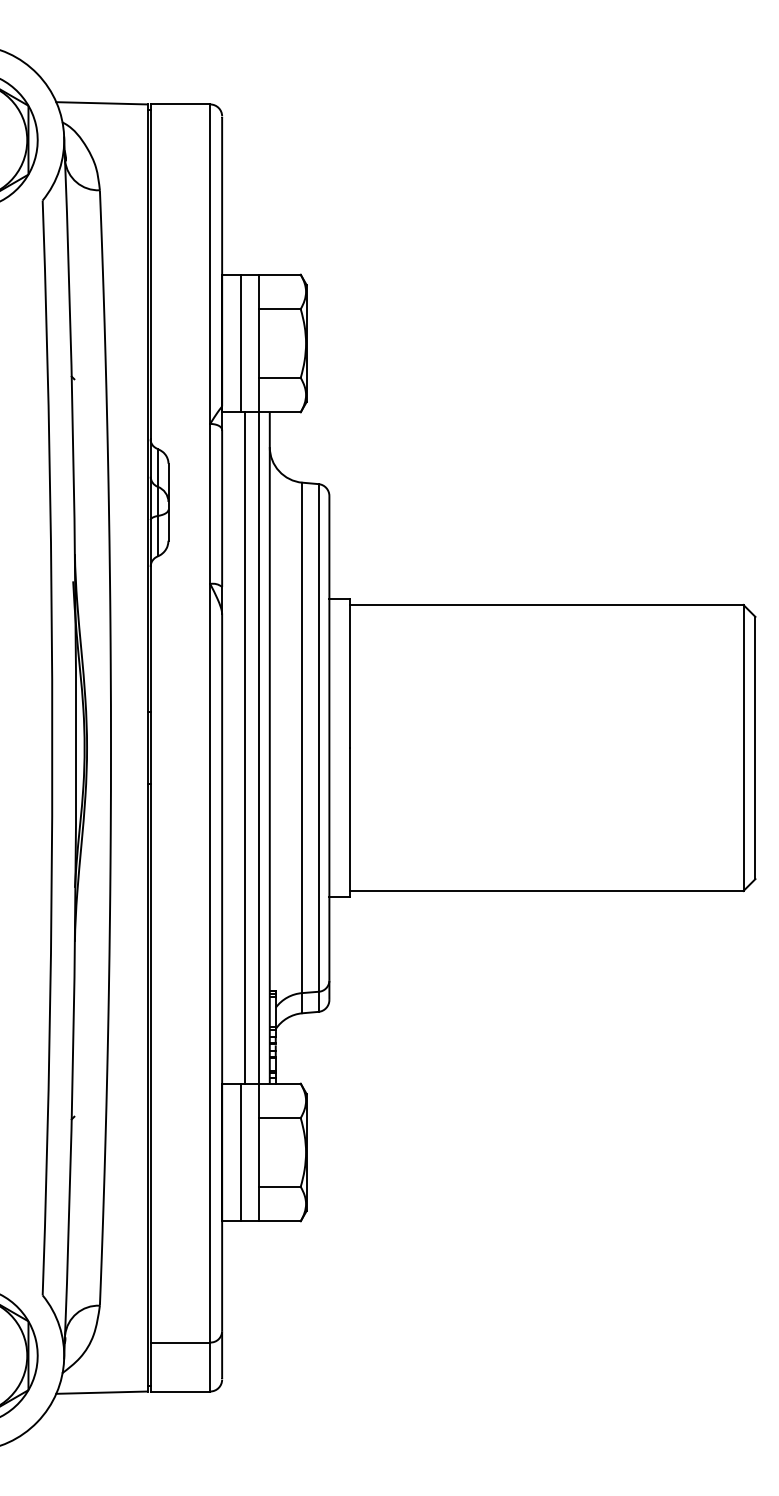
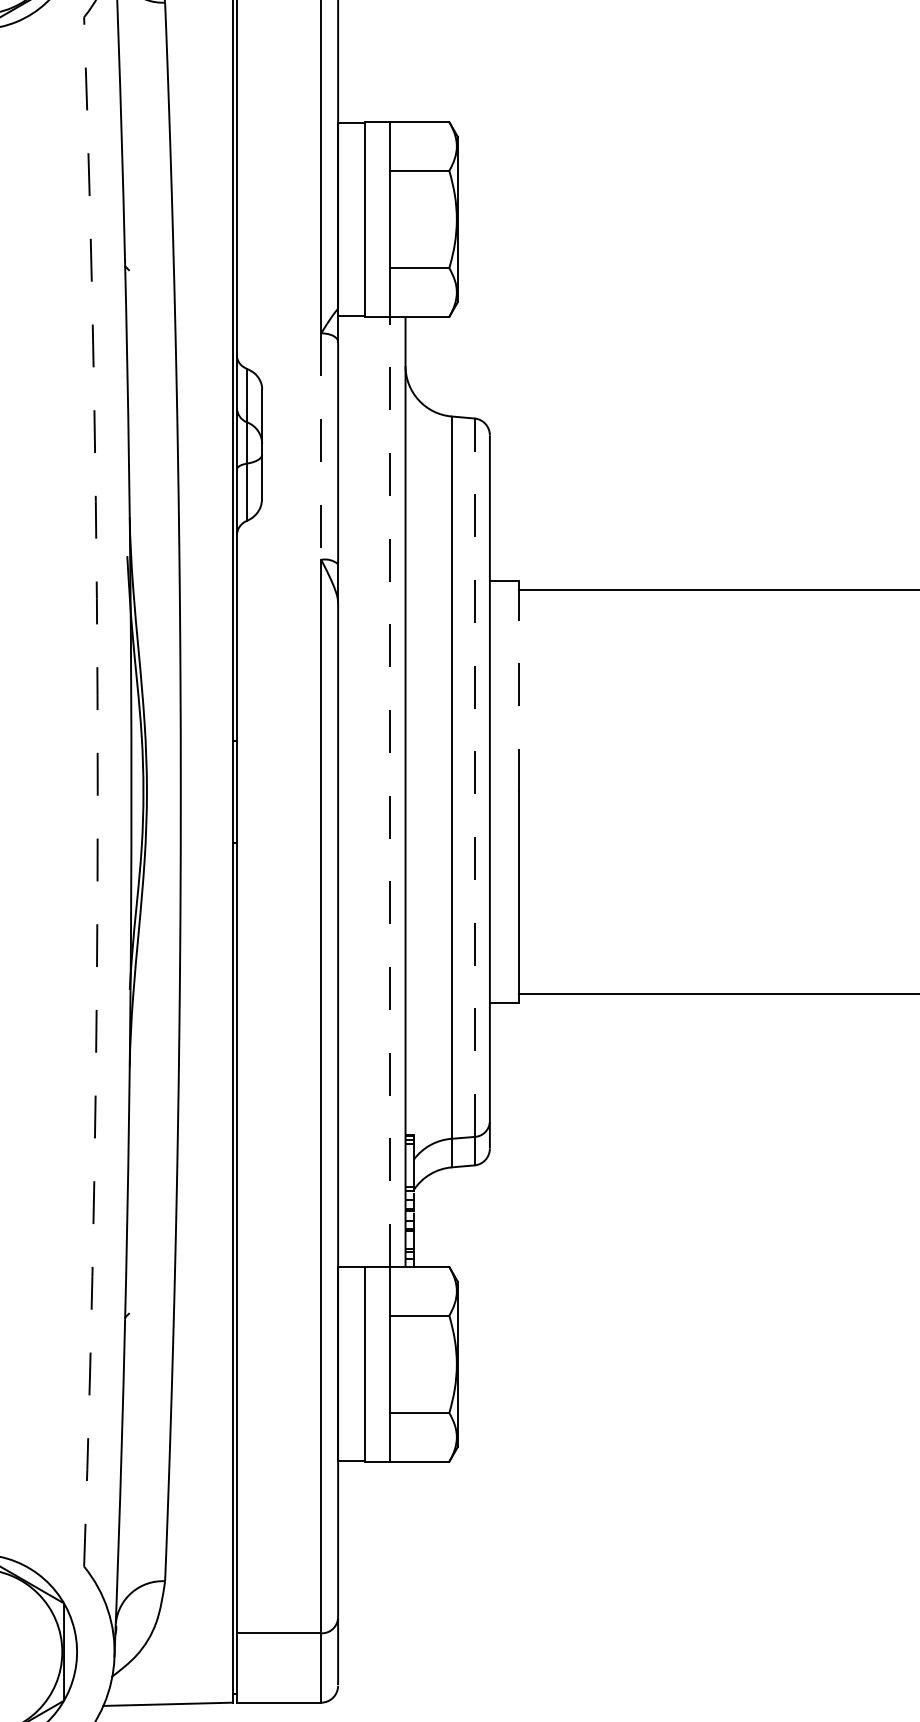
line: (210, 504) -> (321, 447), solid -> dashed
line: (350, 673) -> (519, 686), solid -> dashed
line: (318, 737) -> (474, 777), solid -> dashed
arc: (52, 747) -> (98, 791), solid -> dashed
line: (244, 747) -> (369, 791), removed
line: (258, 747) -> (389, 791), solid -> dashed

